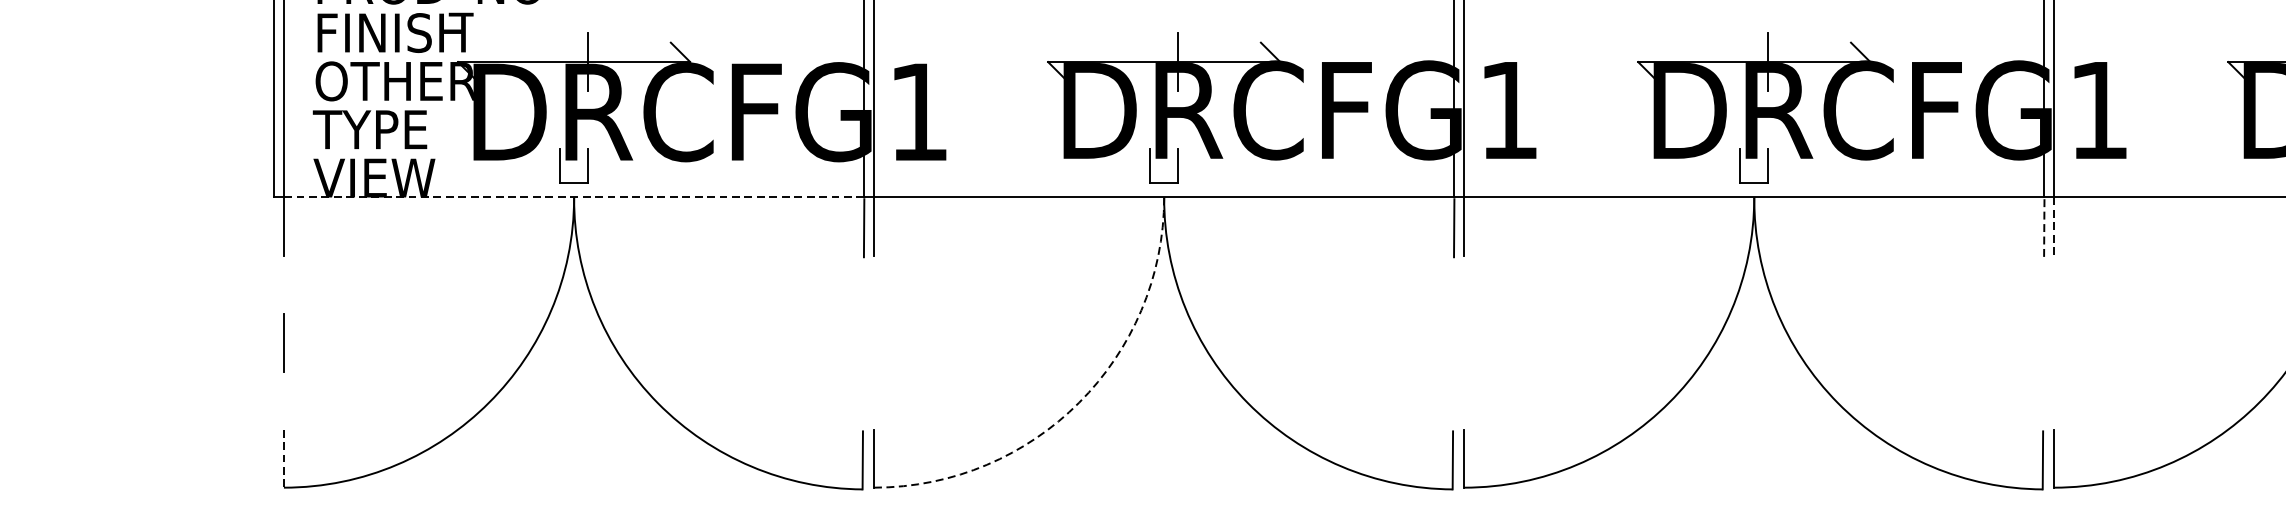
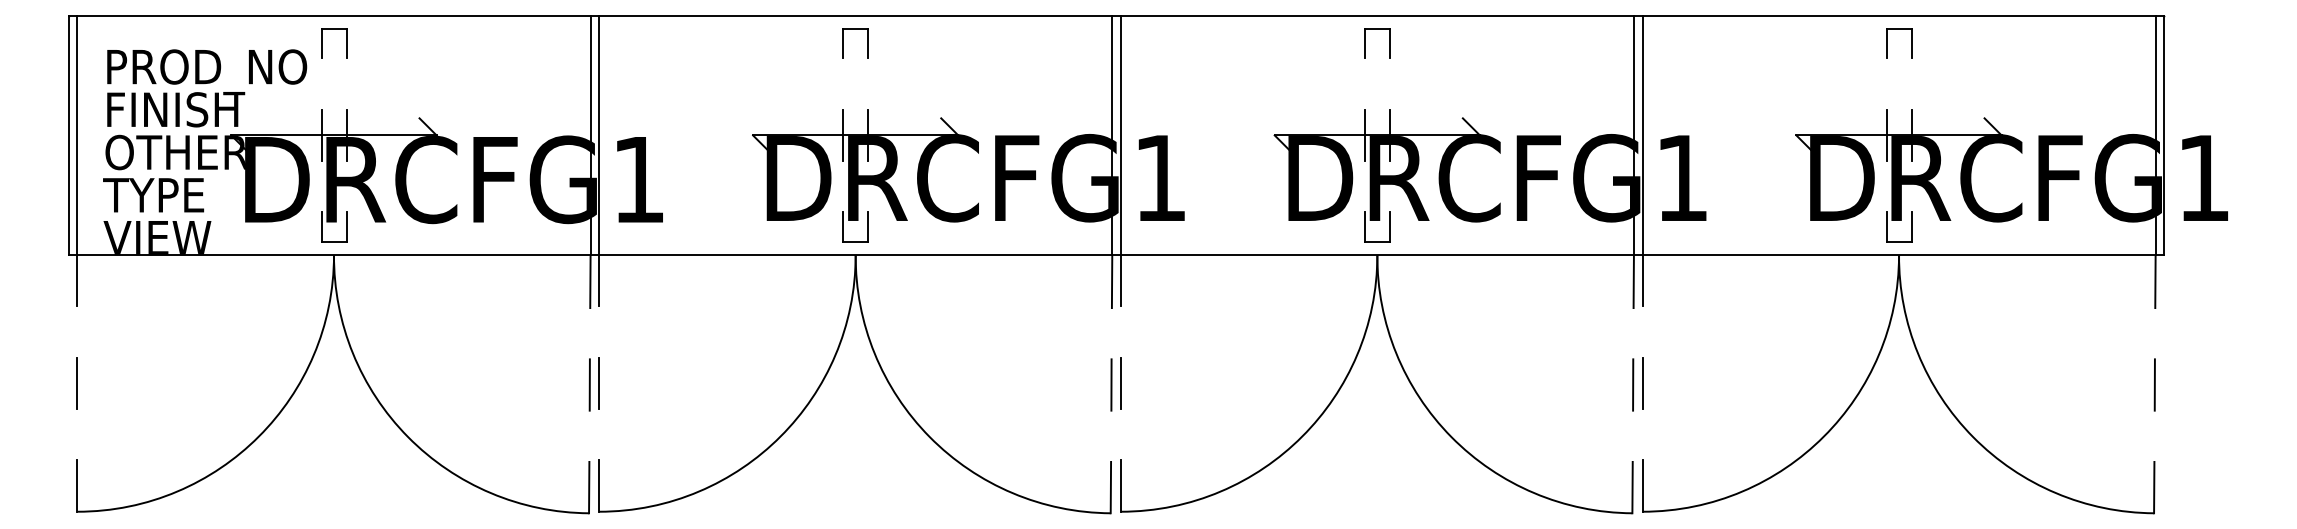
line: (559, 62) -> (321, 135), added
line: (1150, 62) -> (843, 135), added
line: (1739, 62) -> (1364, 135), added
line: (574, 197) -> (334, 255), dashed -> solid
line: (2054, 226) -> (1642, 280), dashed -> solid
line: (2043, 228) -> (1633, 282), dashed -> solid
line: (874, 342) -> (599, 383), added
line: (1463, 342) -> (1120, 383), added
line: (2054, 342) -> (1642, 383), added
line: (863, 343) -> (589, 384), added
line: (1453, 343) -> (1111, 384), added
line: (2043, 343) -> (1633, 384), added
arc: (1079, 402) -> (780, 436), dashed -> solid
line: (283, 459) -> (77, 486), dashed -> solid

